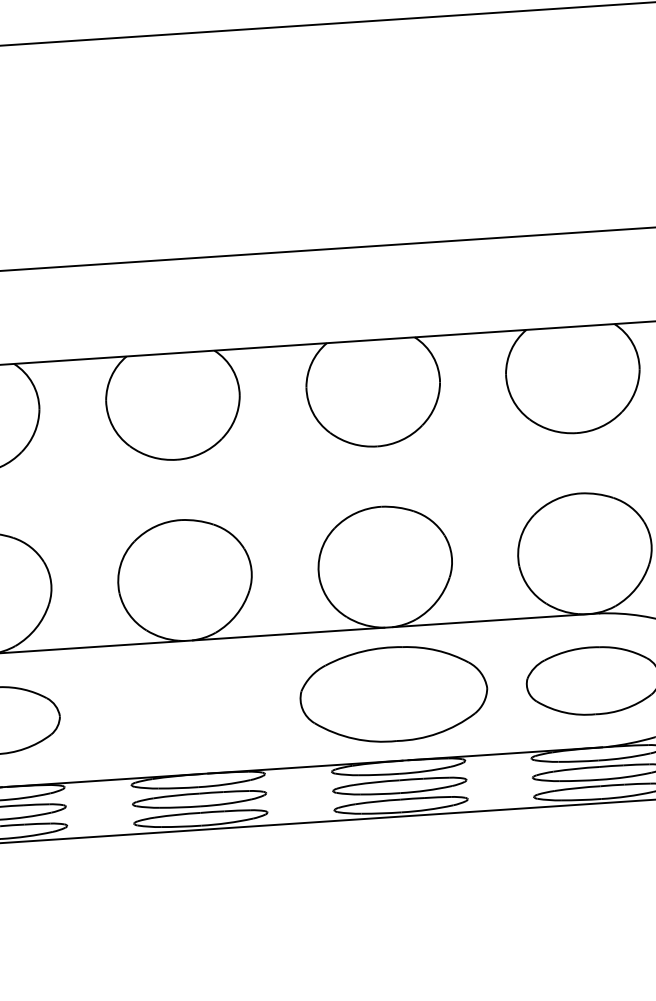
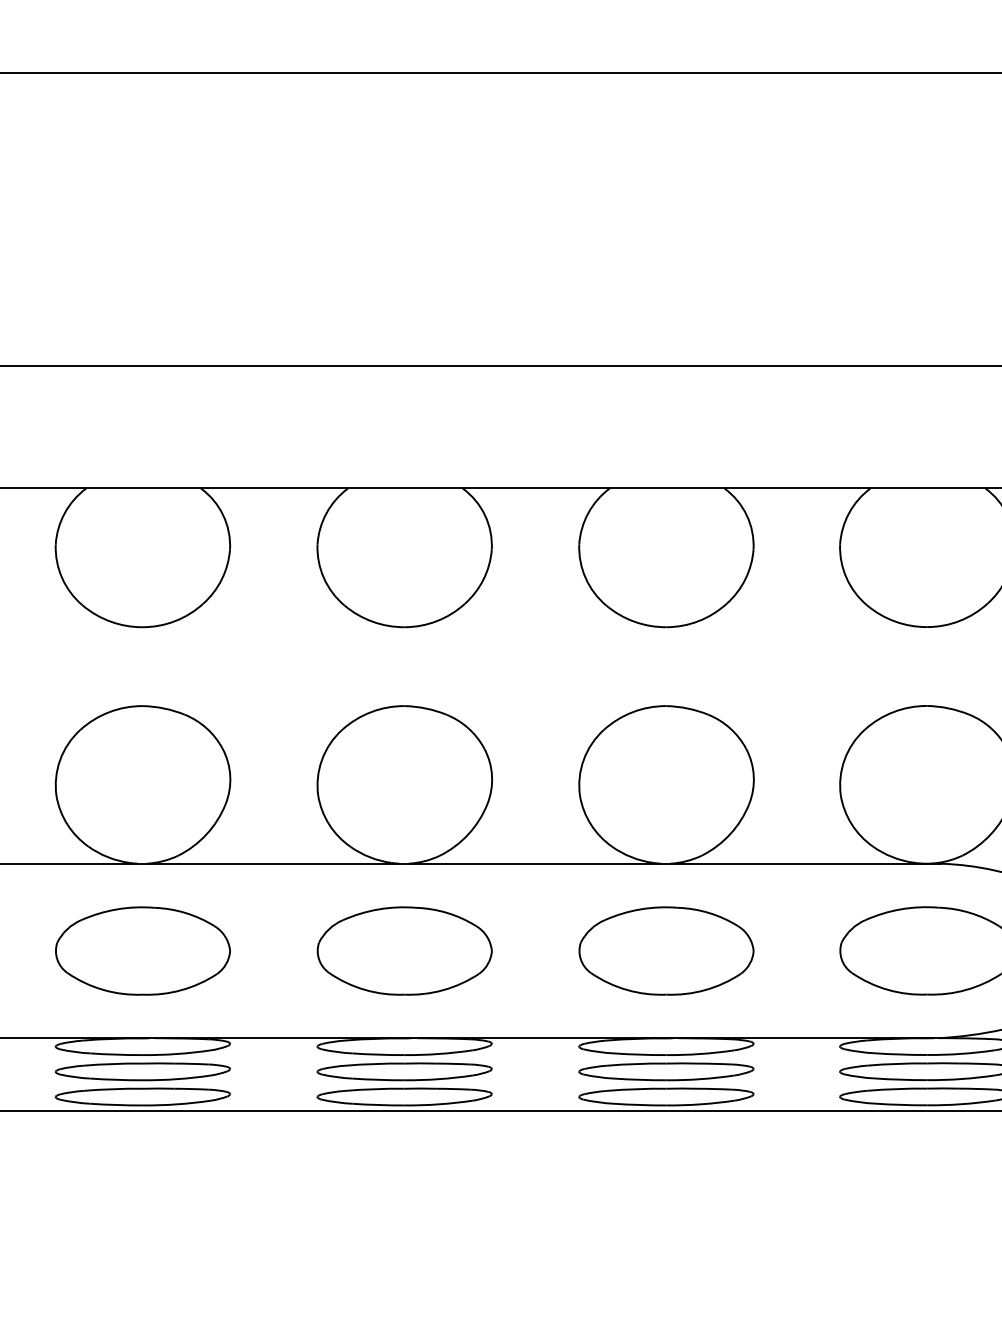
part: (393, 693) -> (666, 950), size x0.71
part: (193, 707) -> (404, 950), added

